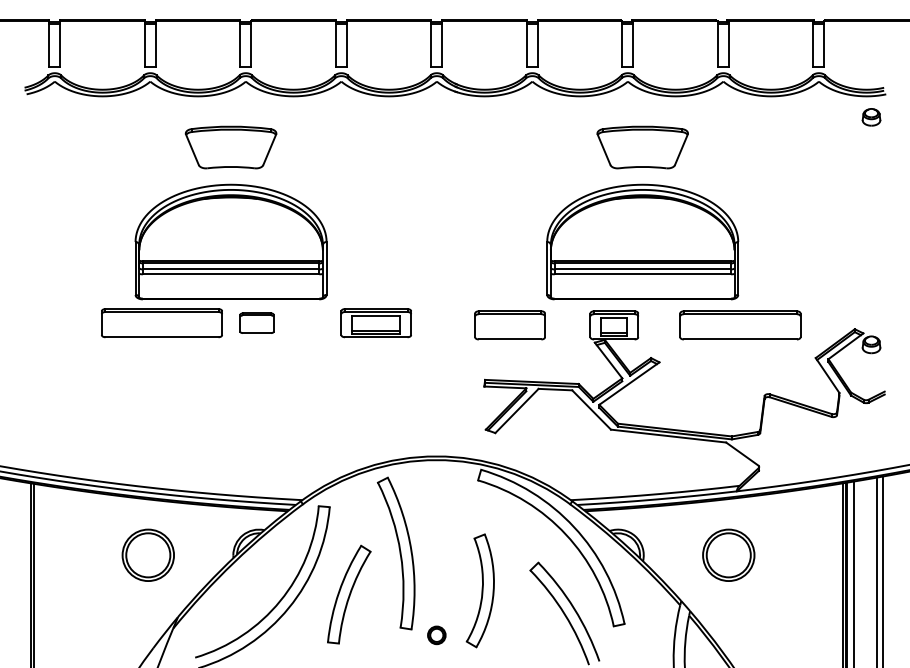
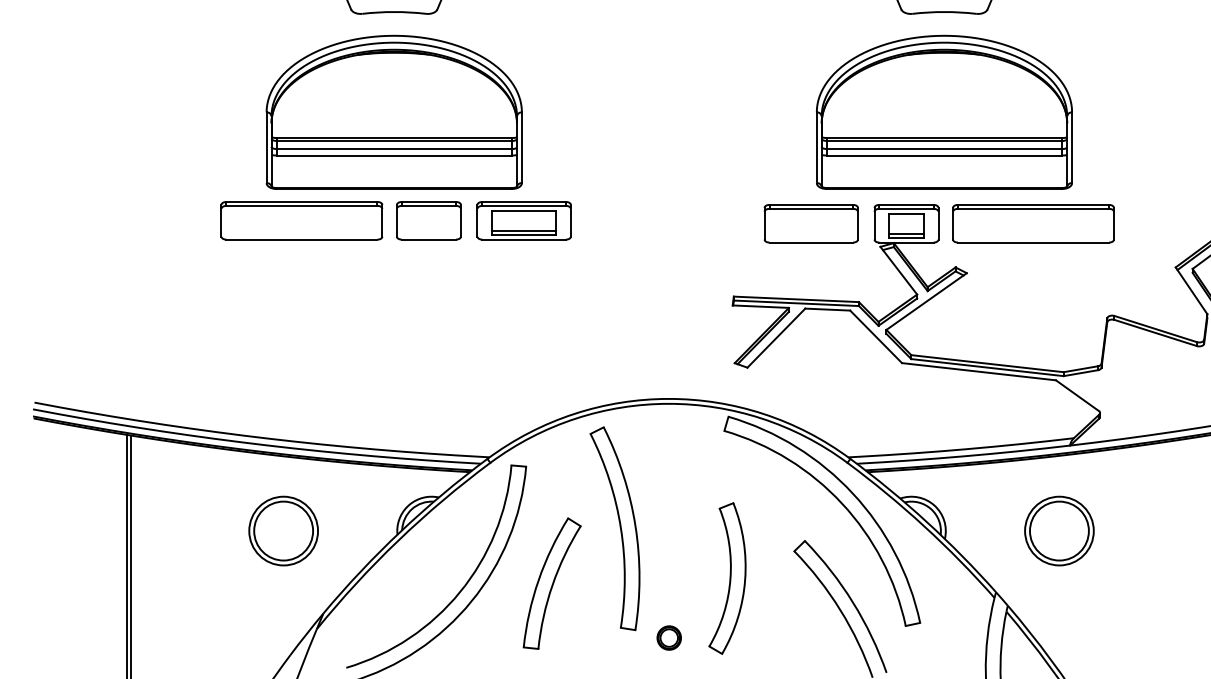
part: (256, 323) -> (428, 221), size x1.43
part: (375, 323) -> (523, 221), moved
part: (509, 325) -> (810, 223), moved
part: (740, 325) -> (1033, 223), moved

